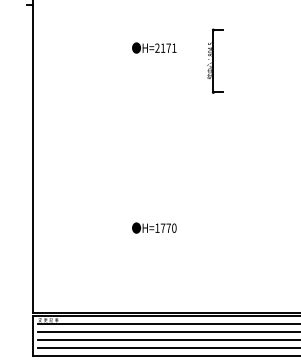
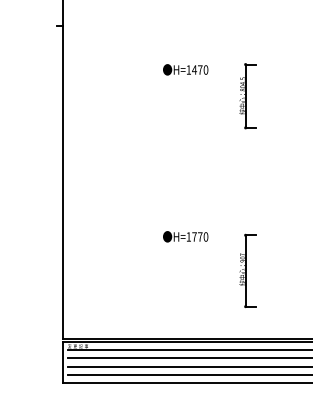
text: (165, 47) -> (197, 69), H=2171 -> H=1470
part: (215, 61) -> (247, 96), moved
text: (154, 227) -> (185, 236), moved
part: (215, 245) -> (247, 270), added

